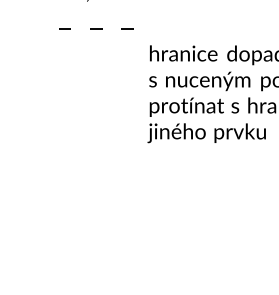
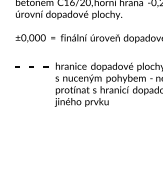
line: (96, 27) -> (31, 66), moved

